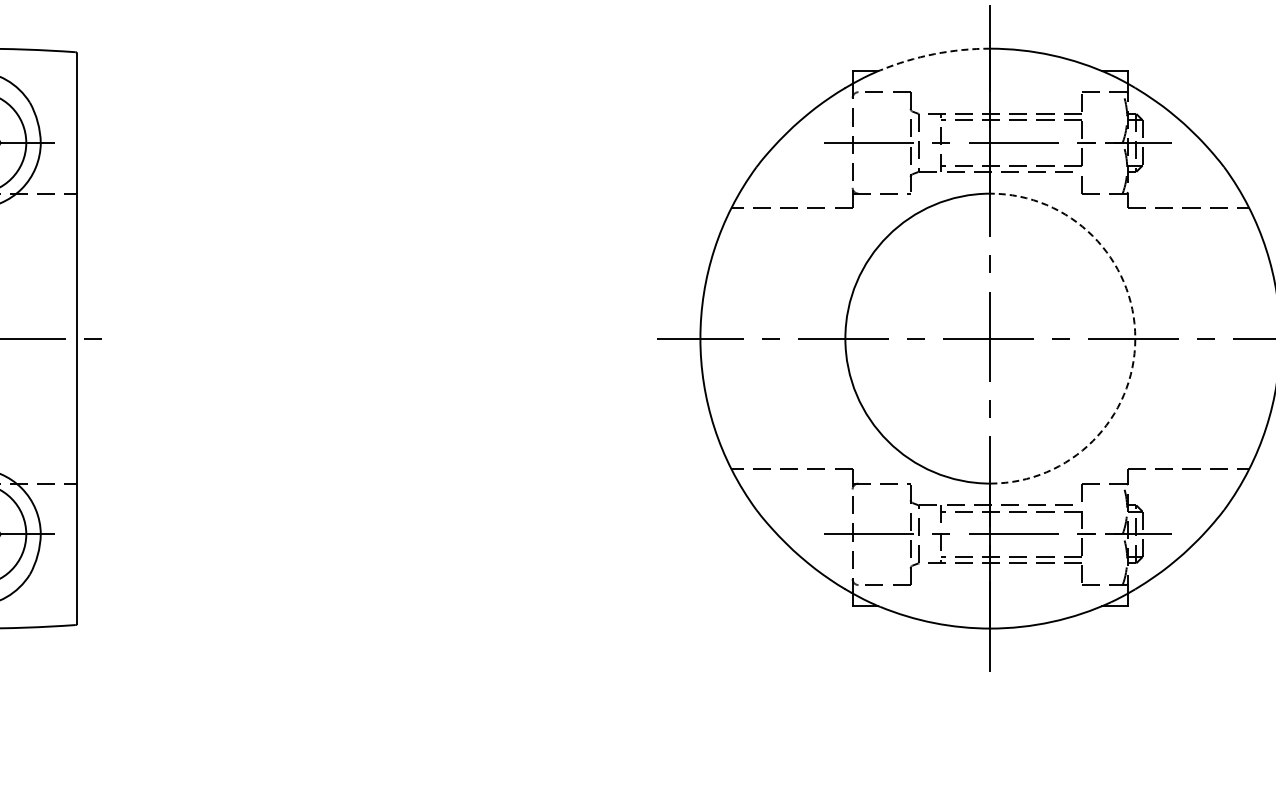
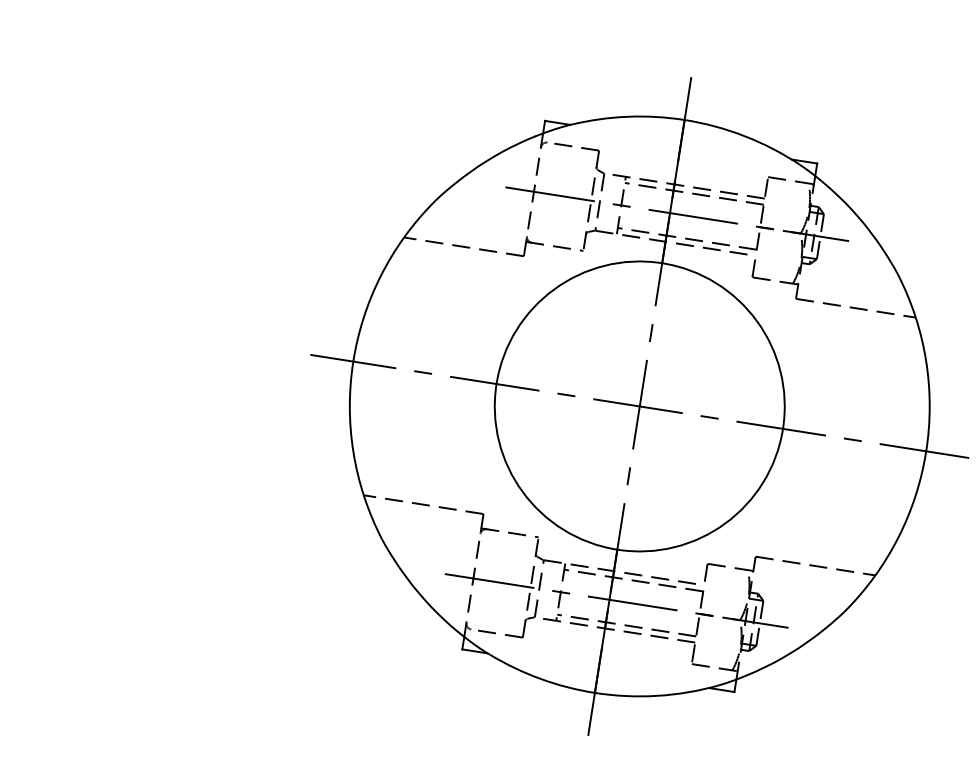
arc: (934, 54) -> (628, 117), dashed -> solid
arc: (1135, 338) -> (783, 428), dashed -> solid

